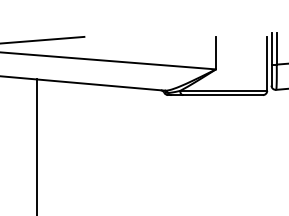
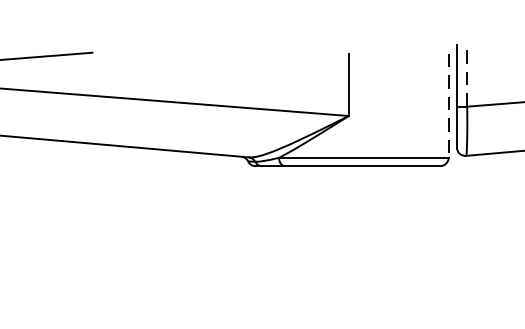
line: (276, 48) -> (466, 75), solid -> dashed
line: (267, 64) -> (449, 106), solid -> dashed

